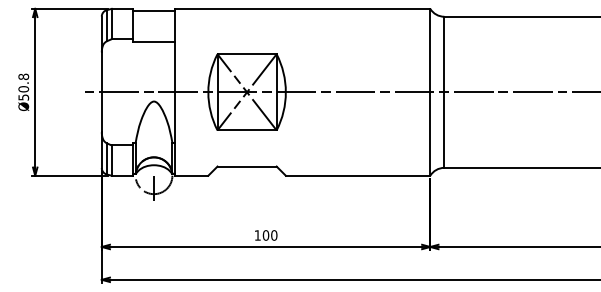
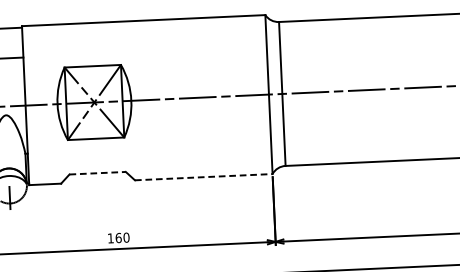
line: (247, 166) -> (98, 173), solid -> dashed
line: (358, 175) -> (204, 176), solid -> dashed
text: (266, 235) -> (119, 238), 100 -> 160

